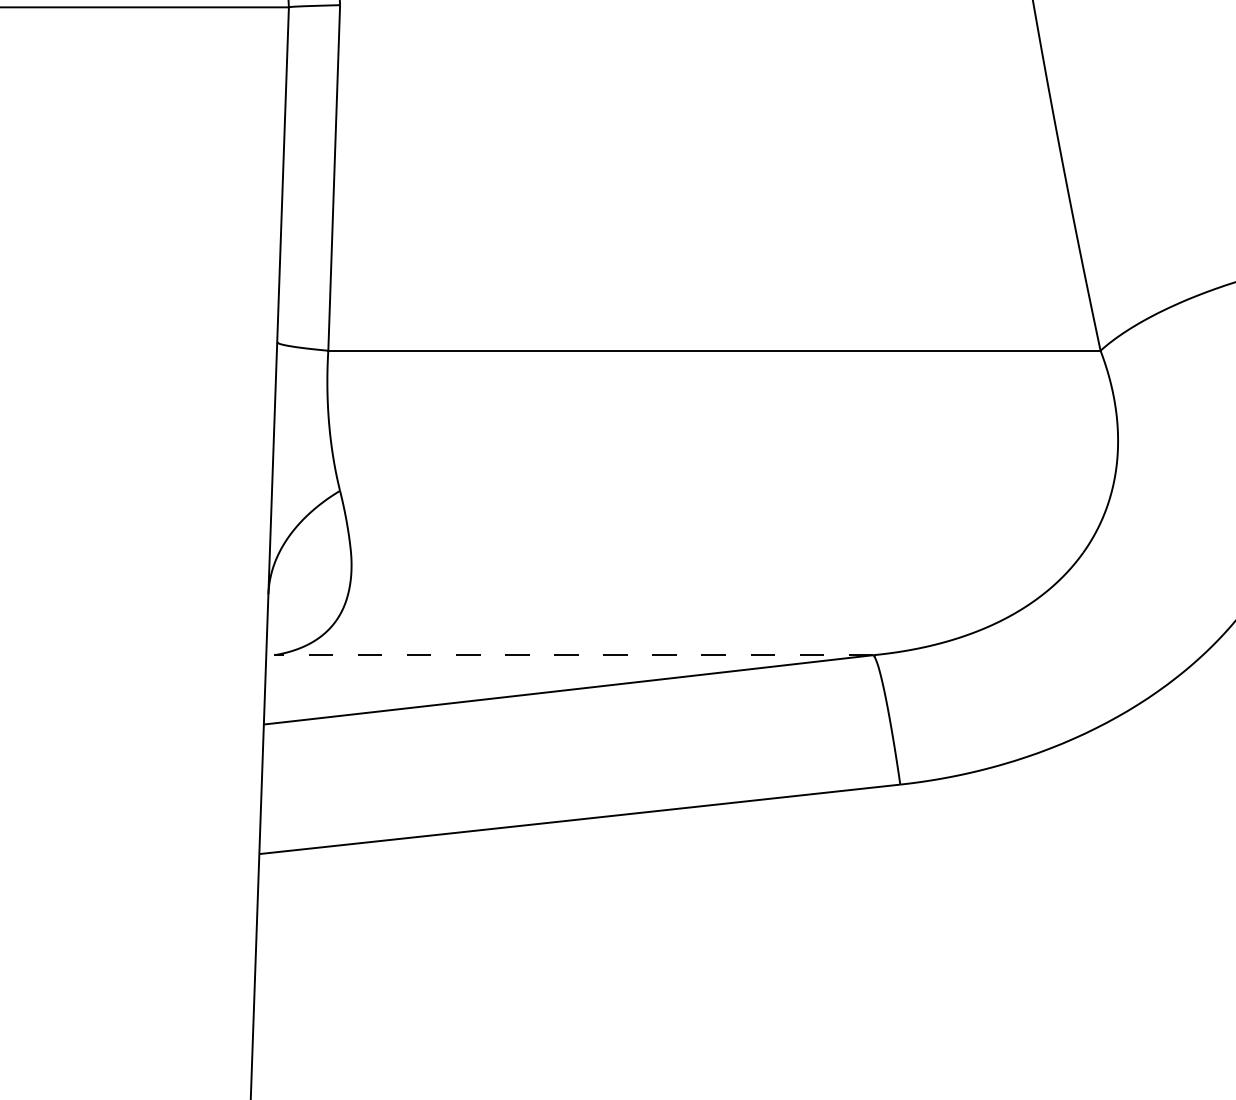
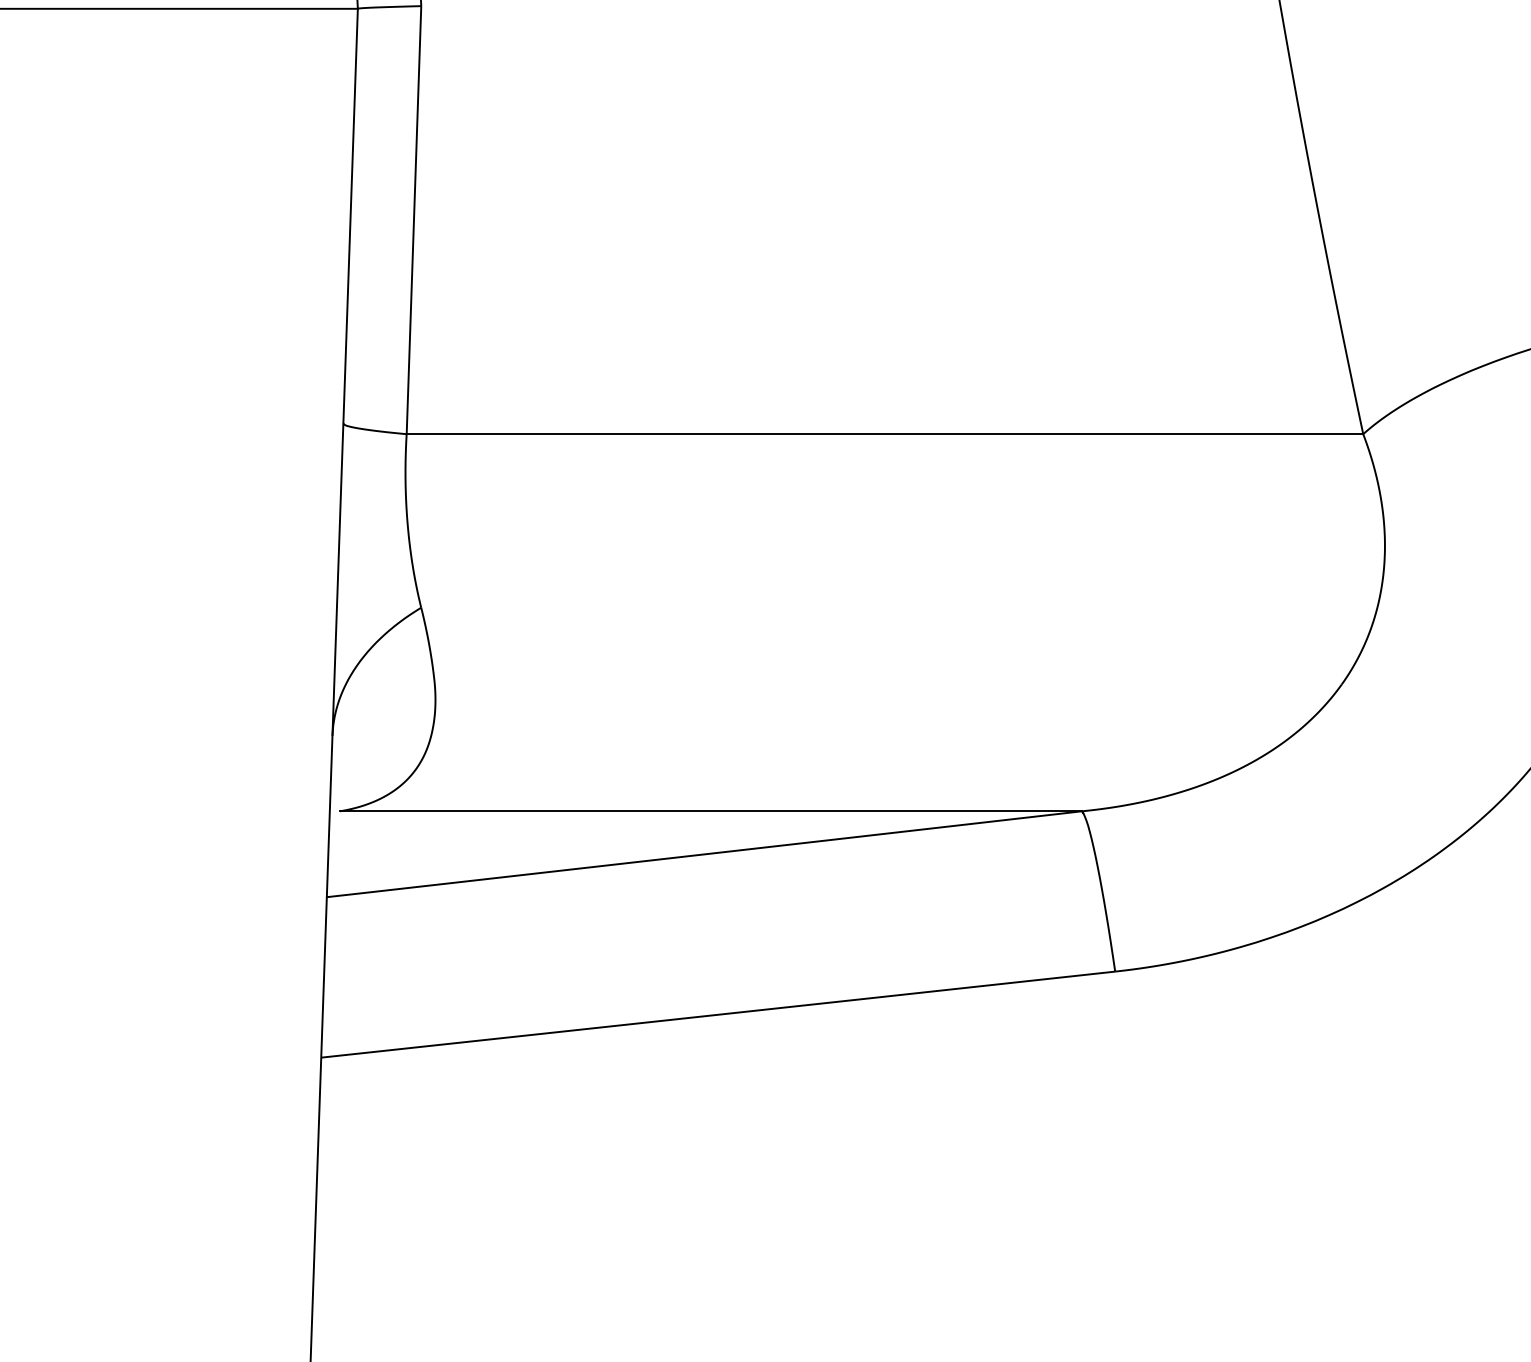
line: (573, 655) -> (710, 811), dashed -> solid

